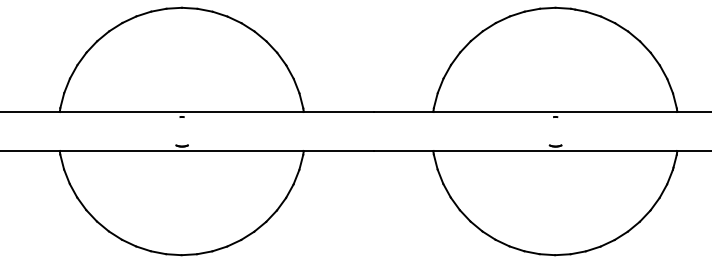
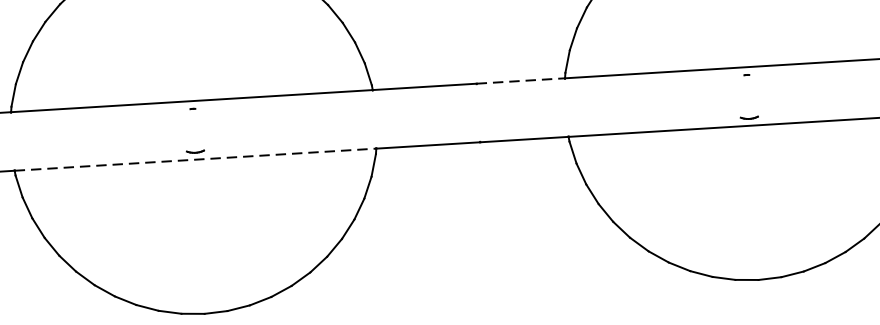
line: (403, 111) -> (520, 80), solid -> dashed
line: (181, 151) -> (195, 160), solid -> dashed

